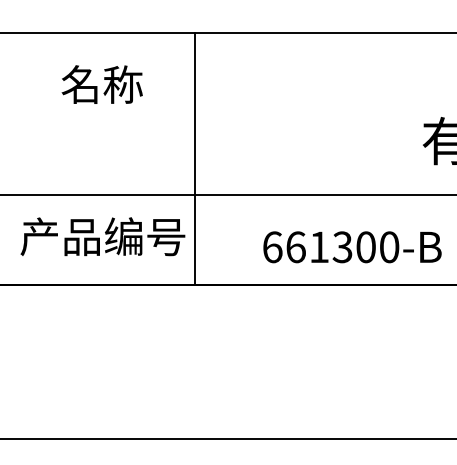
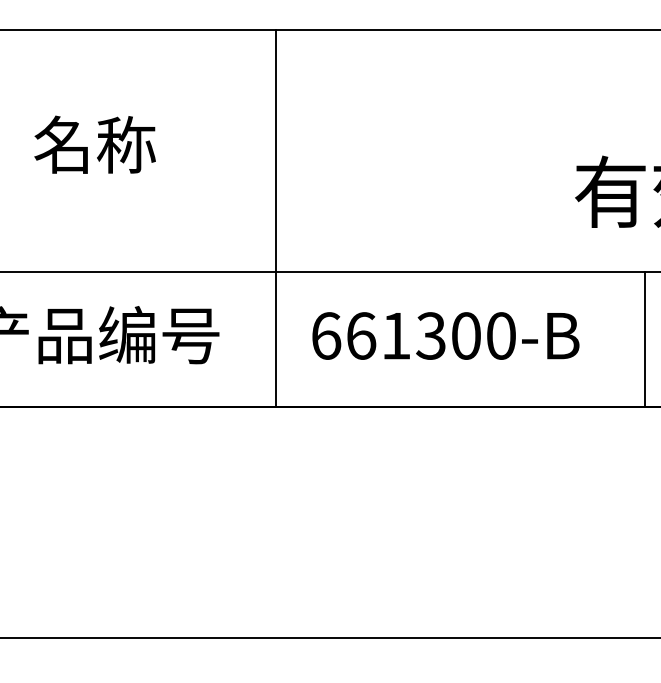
text: (101, 84) -> (93, 144), moved
line: (195, 158) -> (276, 217), moved
text: (352, 247) -> (445, 336), moved

